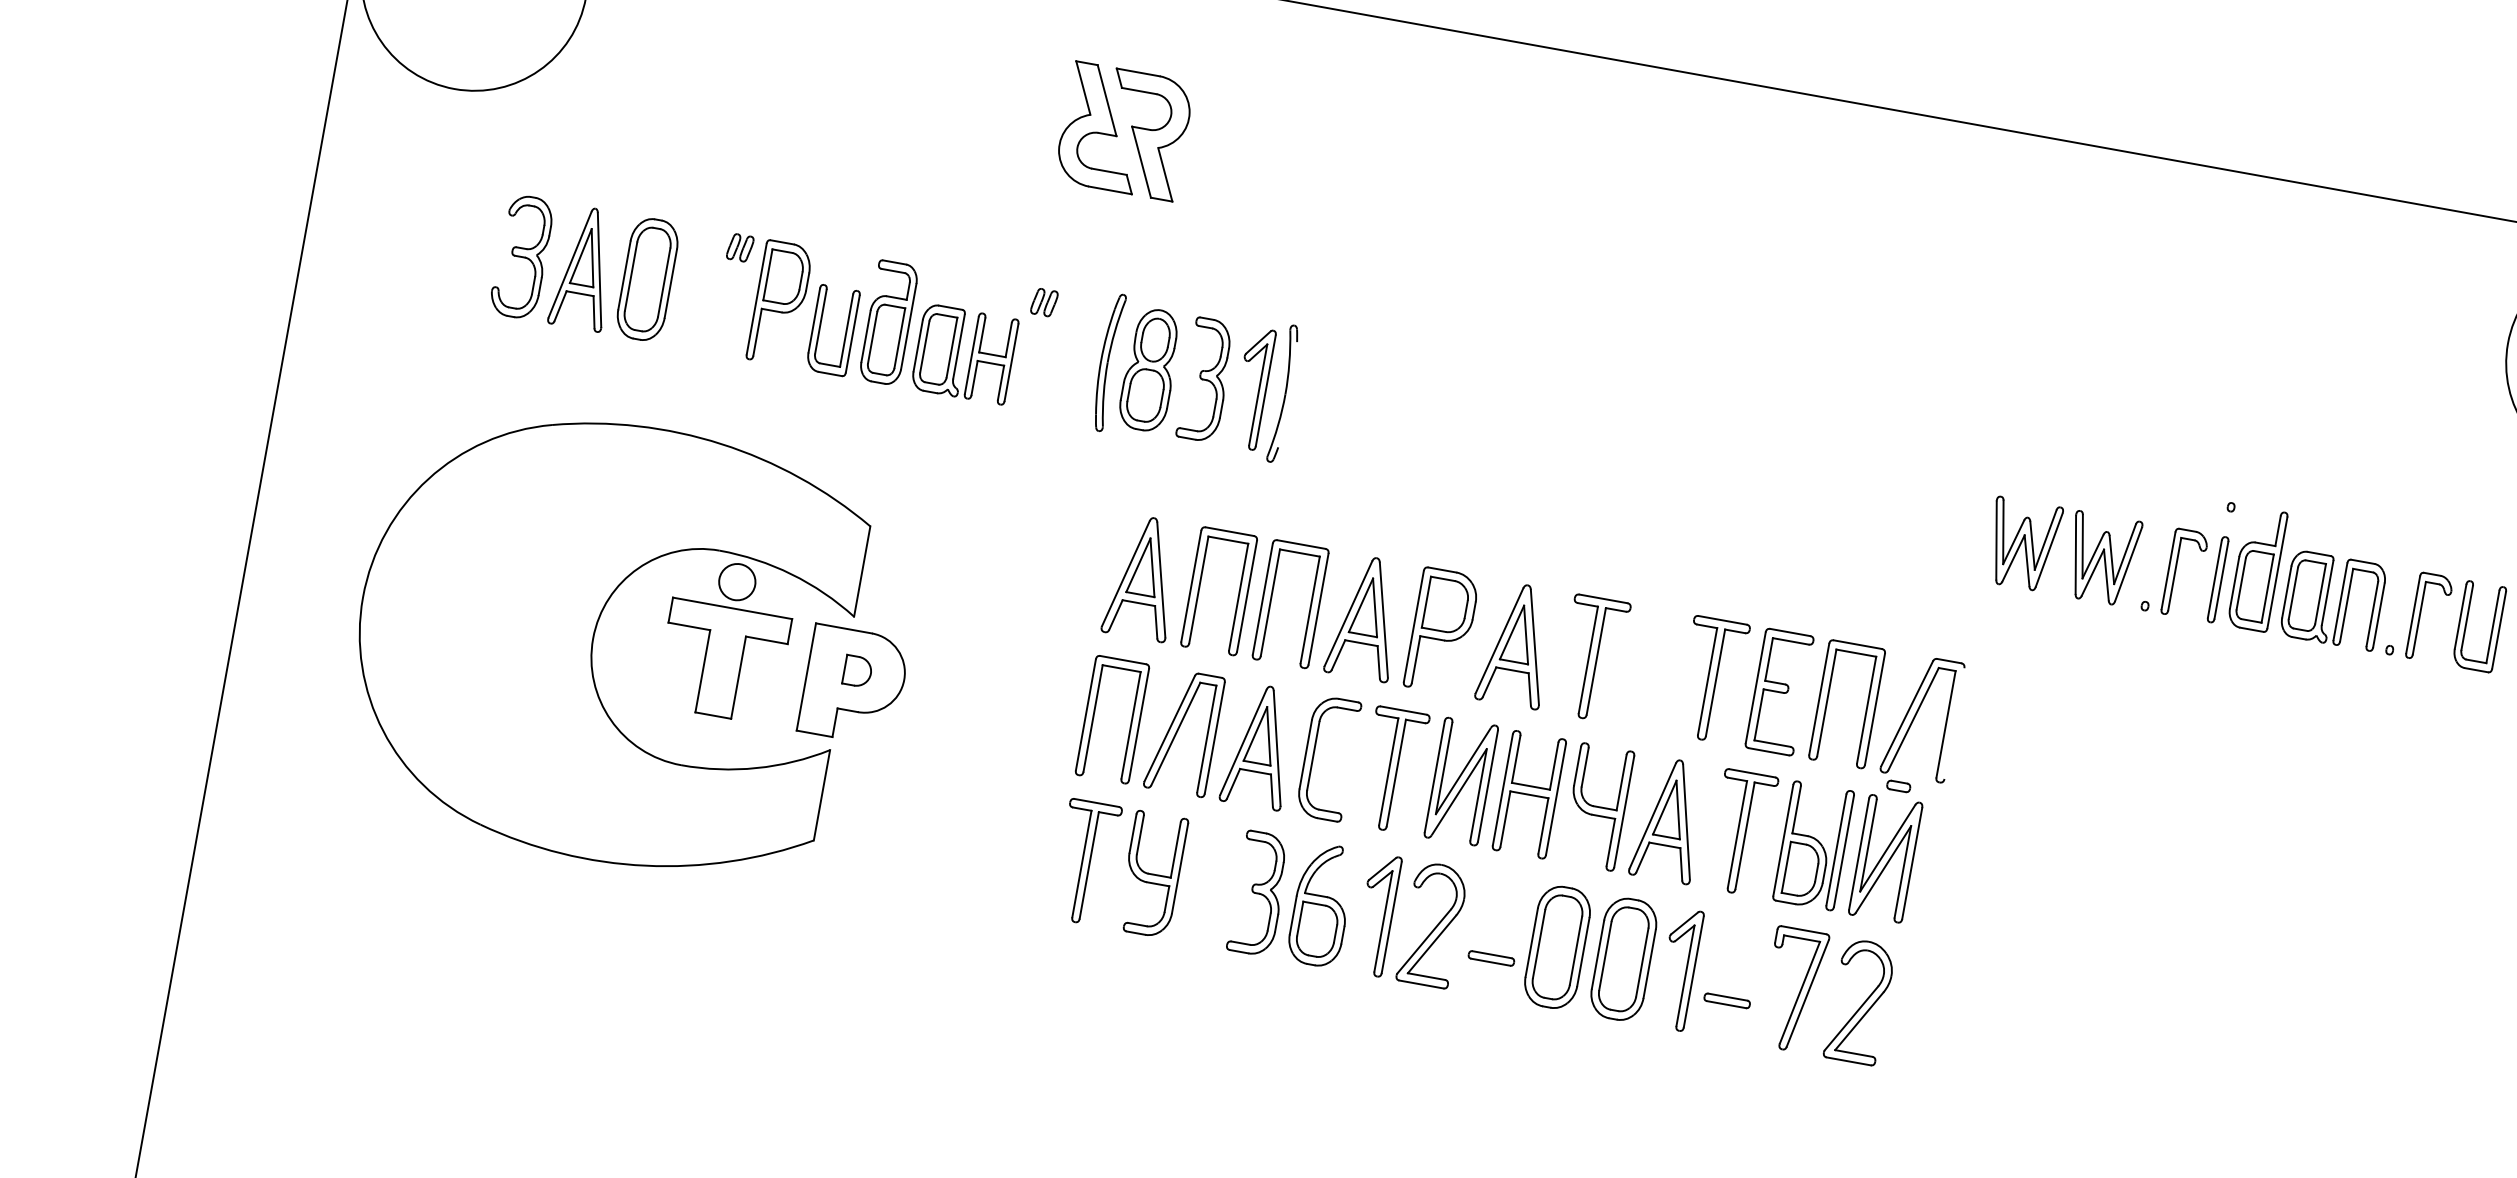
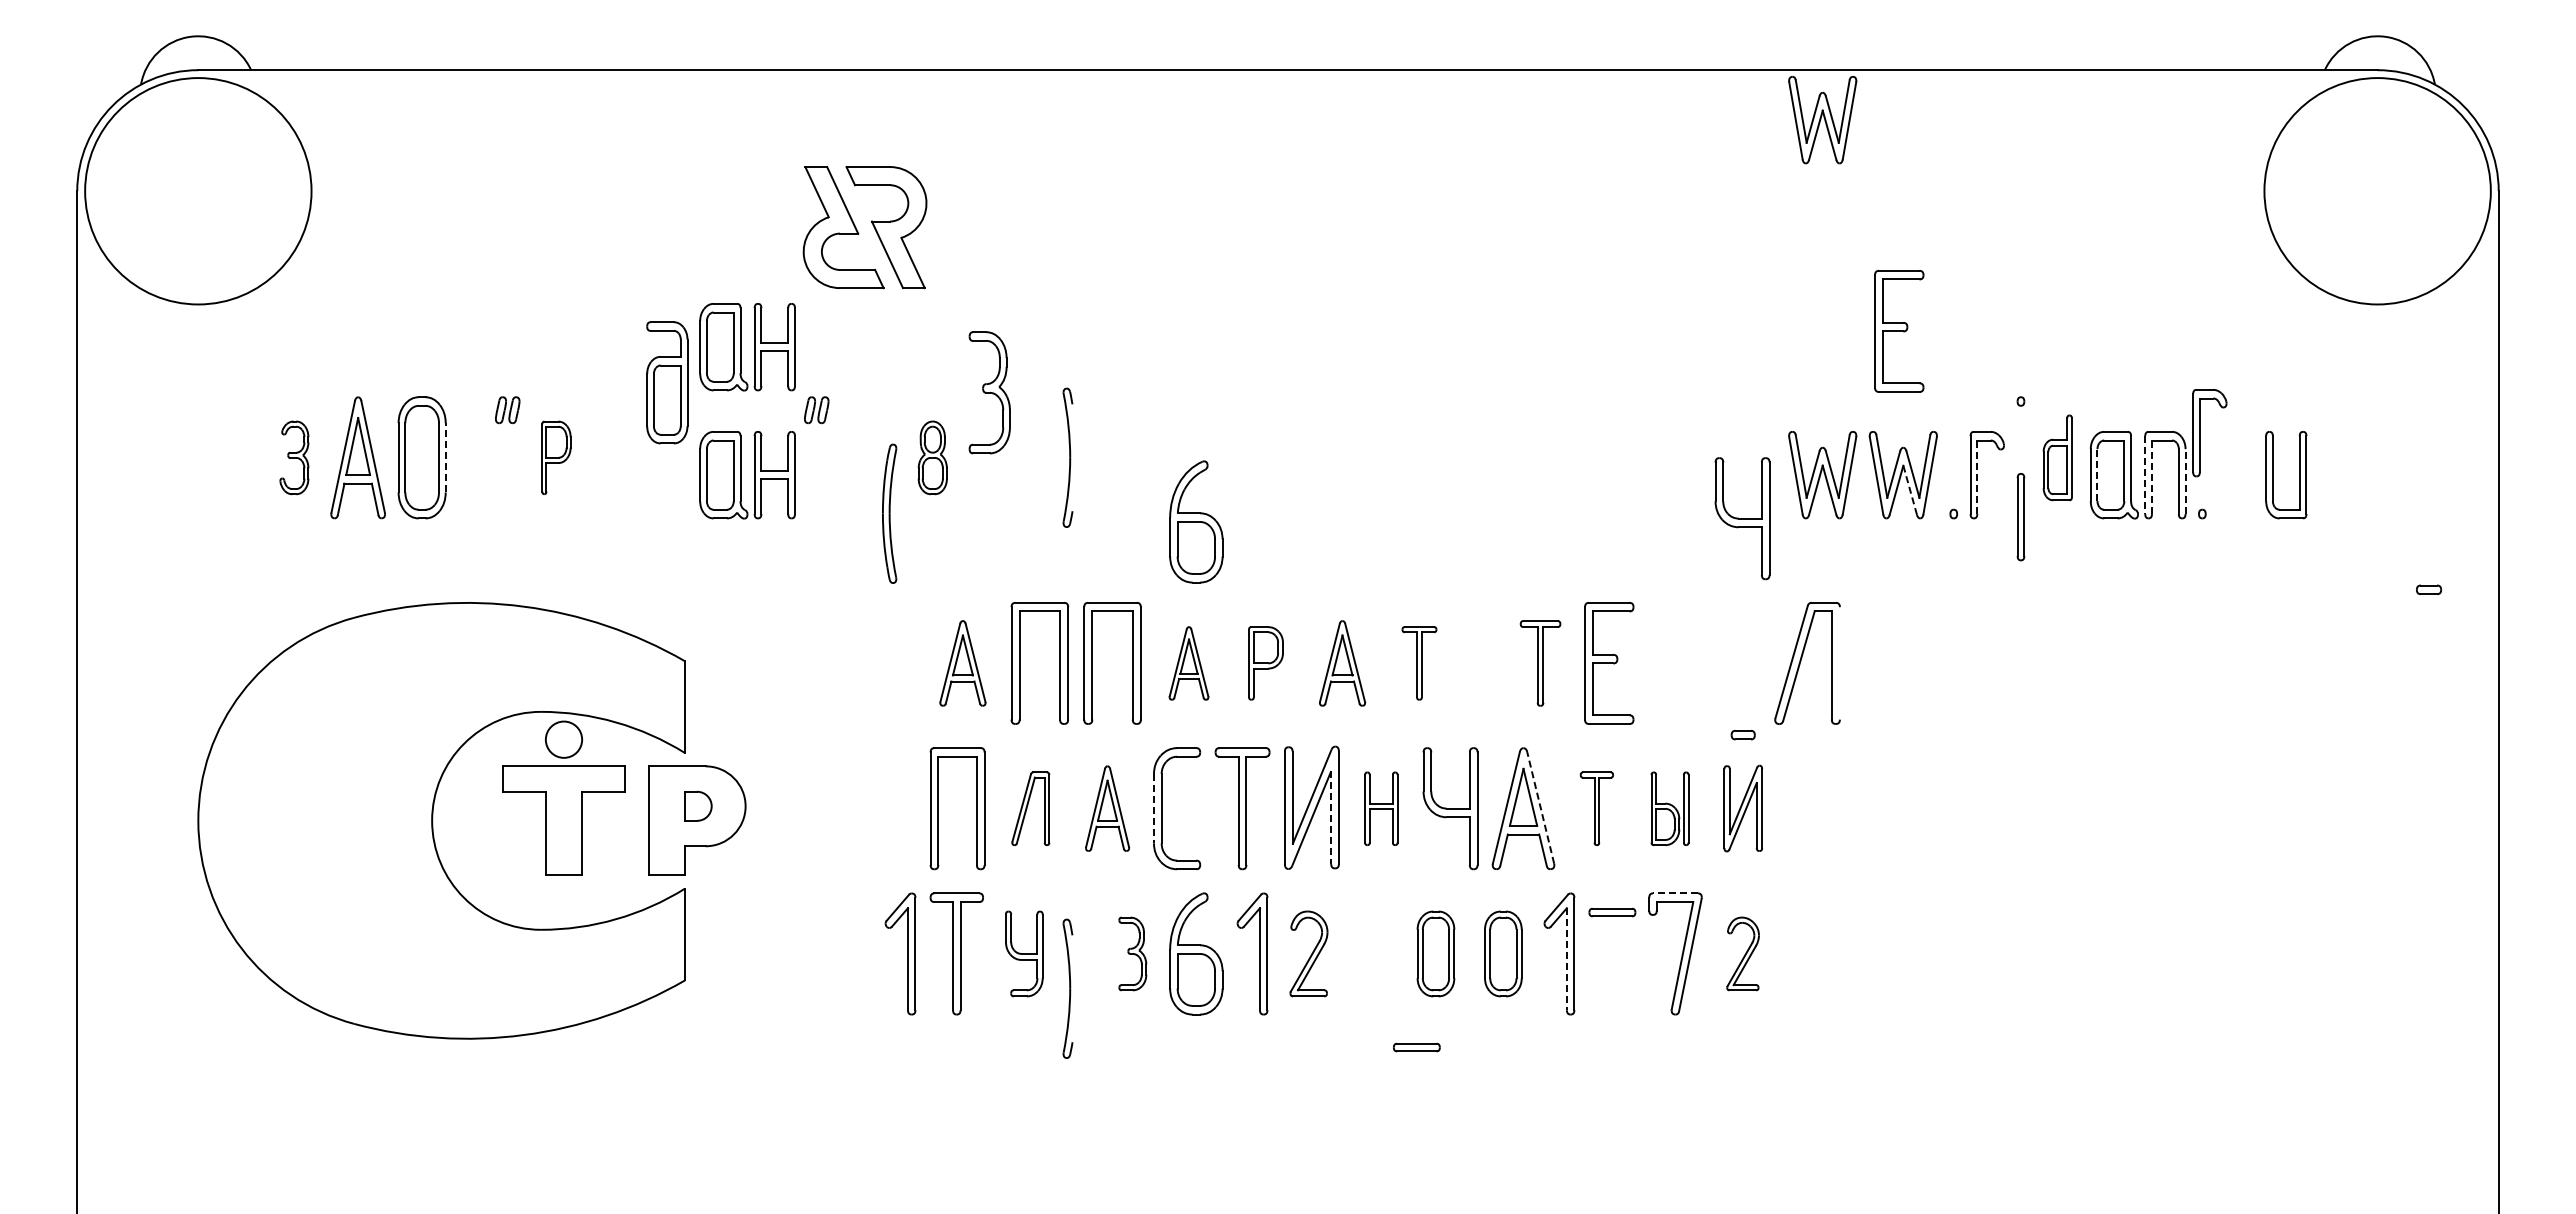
part: (2085, 195) -> (1822, 120), added
part: (987, 228) -> (747, 347), added
part: (522, 256) -> (294, 457), size x0.6
line: (670, 283) -> (445, 457), solid -> dashed
part: (779, 303) -> (556, 457), size x0.6
part: (889, 322) -> (667, 382), moved
part: (820, 328) -> (600, 475), removed
part: (1107, 362) -> (889, 513), moved
part: (1149, 369) -> (932, 457), size x0.6
part: (1206, 379) -> (989, 392), moved
part: (1259, 389) -> (1043, 457), removed
part: (2123, 416) -> (1899, 331), added
part: (1398, 479) -> (1196, 521), added
part: (2257, 568) -> (2057, 457), size x0.7
part: (1936, 573) -> (1742, 518), added
line: (2174, 574) -> (1977, 477), solid -> dashed
line: (2106, 575) -> (1910, 490), solid -> dashed
part: (1143, 577) -> (962, 663), size x0.7
part: (2217, 580) -> (2020, 517), moved
line: (2293, 593) -> (2097, 475), solid -> dashed
line: (2340, 602) -> (2145, 475), solid -> dashed
line: (2346, 605) -> (2151, 477), solid -> dashed
line: (2378, 615) -> (2185, 481), solid -> dashed
part: (2420, 616) -> (2200, 433), moved
part: (1365, 617) -> (1188, 663), size x0.6
part: (1441, 631) -> (1265, 663), size x0.6
part: (1517, 644) -> (1342, 663), size x0.7
part: (1592, 658) -> (1419, 663), size x0.6
part: (1711, 680) -> (1540, 663), size x0.7
part: (1828, 700) -> (1658, 663), removed
part: (1916, 714) -> (1801, 661), moved
part: (1184, 732) -> (1030, 808), size x0.6
part: (1260, 746) -> (1107, 808), size x0.7
line: (1305, 754) -> (1153, 808), solid -> dashed
part: (1529, 794) -> (1381, 808), size x0.6
line: (1478, 795) -> (1331, 818), solid -> dashed
line: (1686, 821) -> (1540, 807), solid -> dashed
part: (1741, 832) -> (1596, 808), size x0.6
part: (1813, 845) -> (1669, 808), size x0.6
part: (1037, 853) -> (907, 953), added
part: (1885, 858) -> (1743, 808), size x0.7
part: (1152, 874) -> (1024, 953), size x0.7
part: (1258, 893) -> (1132, 953), size x0.6
part: (1188, 916) -> (1067, 988), added
part: (1432, 924) -> (1308, 953), size x0.7
line: (1804, 930) -> (1675, 893), solid -> dashed
part: (1557, 946) -> (1435, 953), size x0.7
part: (1491, 958) -> (1416, 1047), moved
part: (1624, 958) -> (1503, 953), size x0.7
line: (1685, 975) -> (1566, 959), solid -> dashed
part: (1727, 1000) -> (1612, 912), moved
part: (1859, 1001) -> (1742, 953), size x0.6

